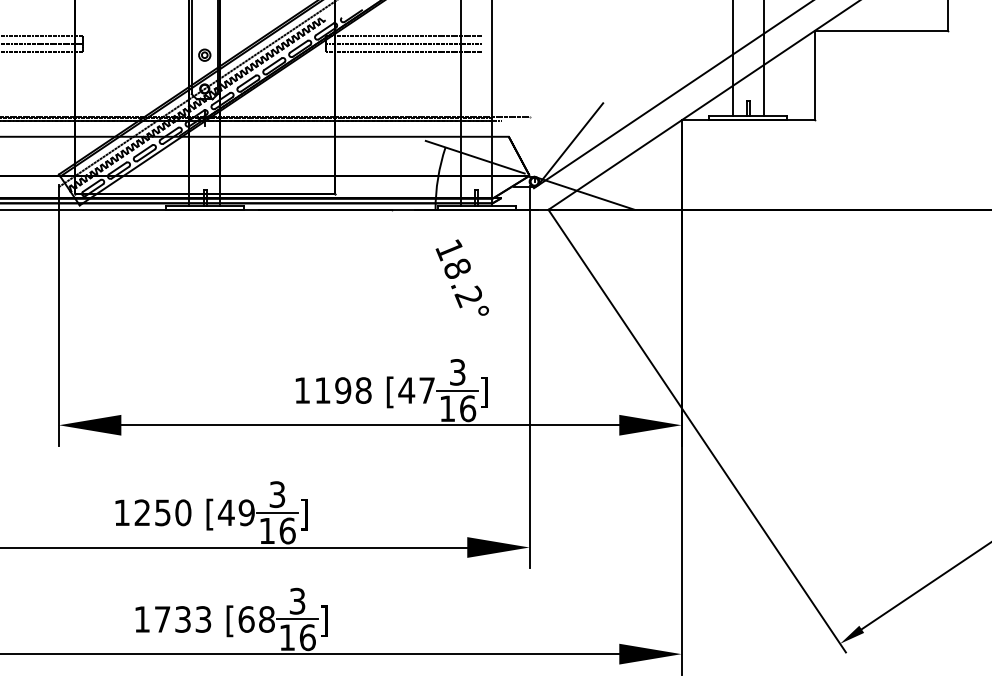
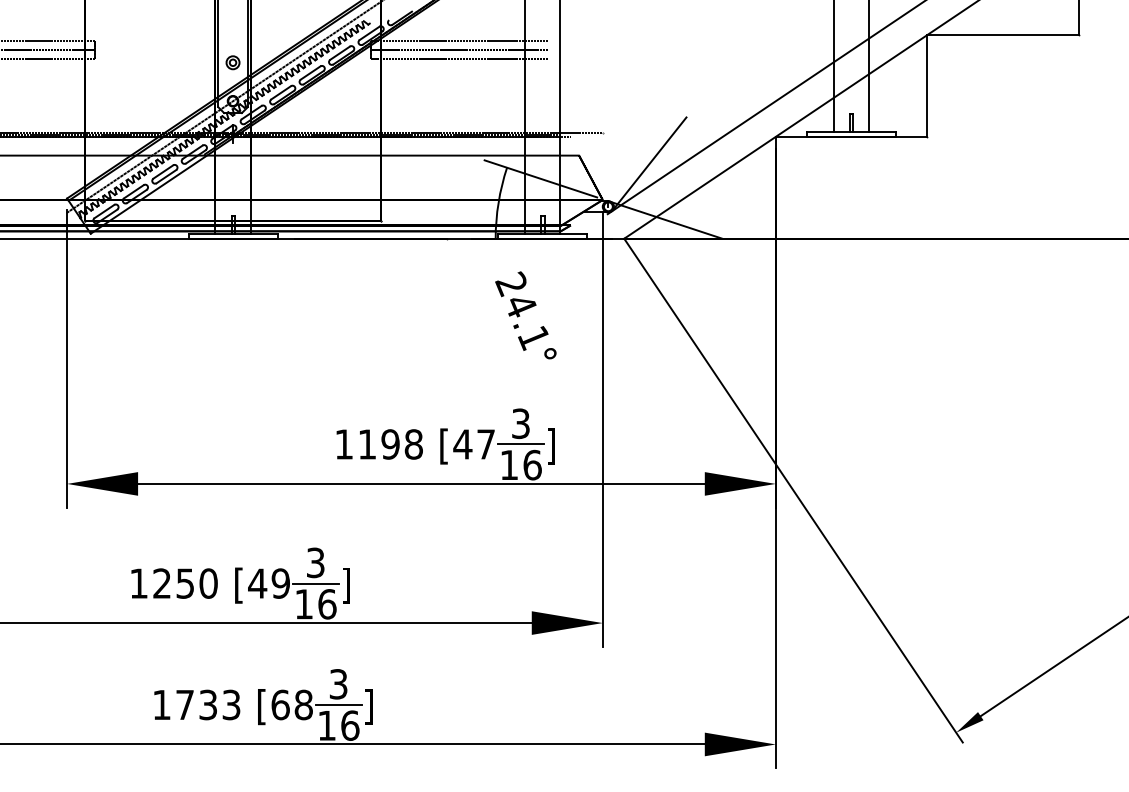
text: (458, 272) -> (521, 310), 18.2° -> 24.1°

